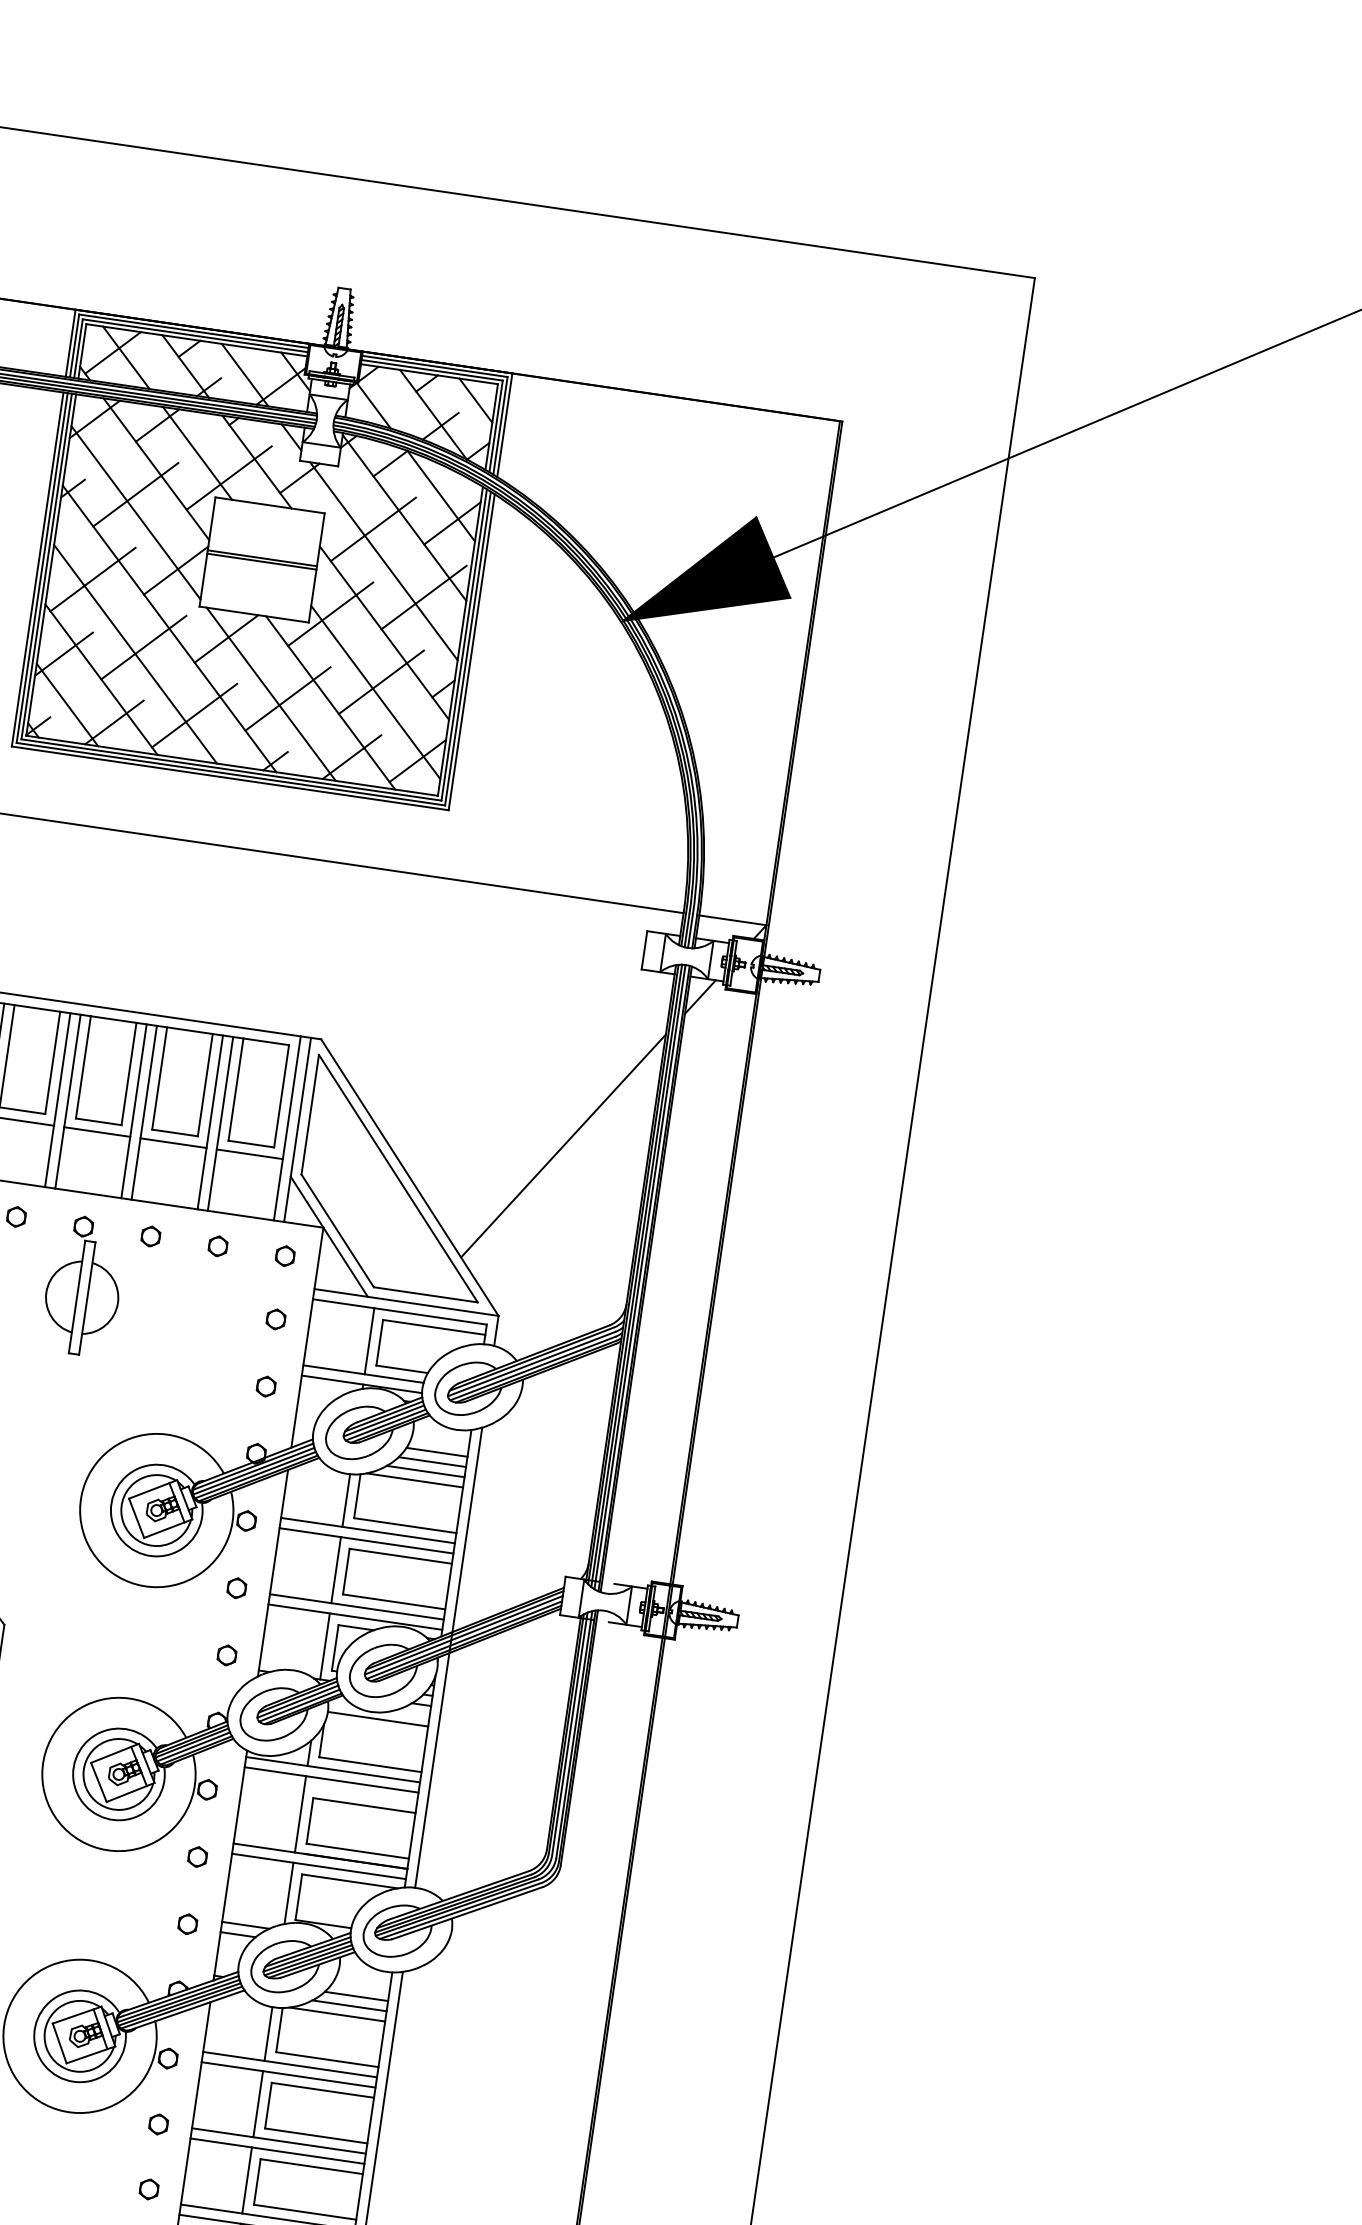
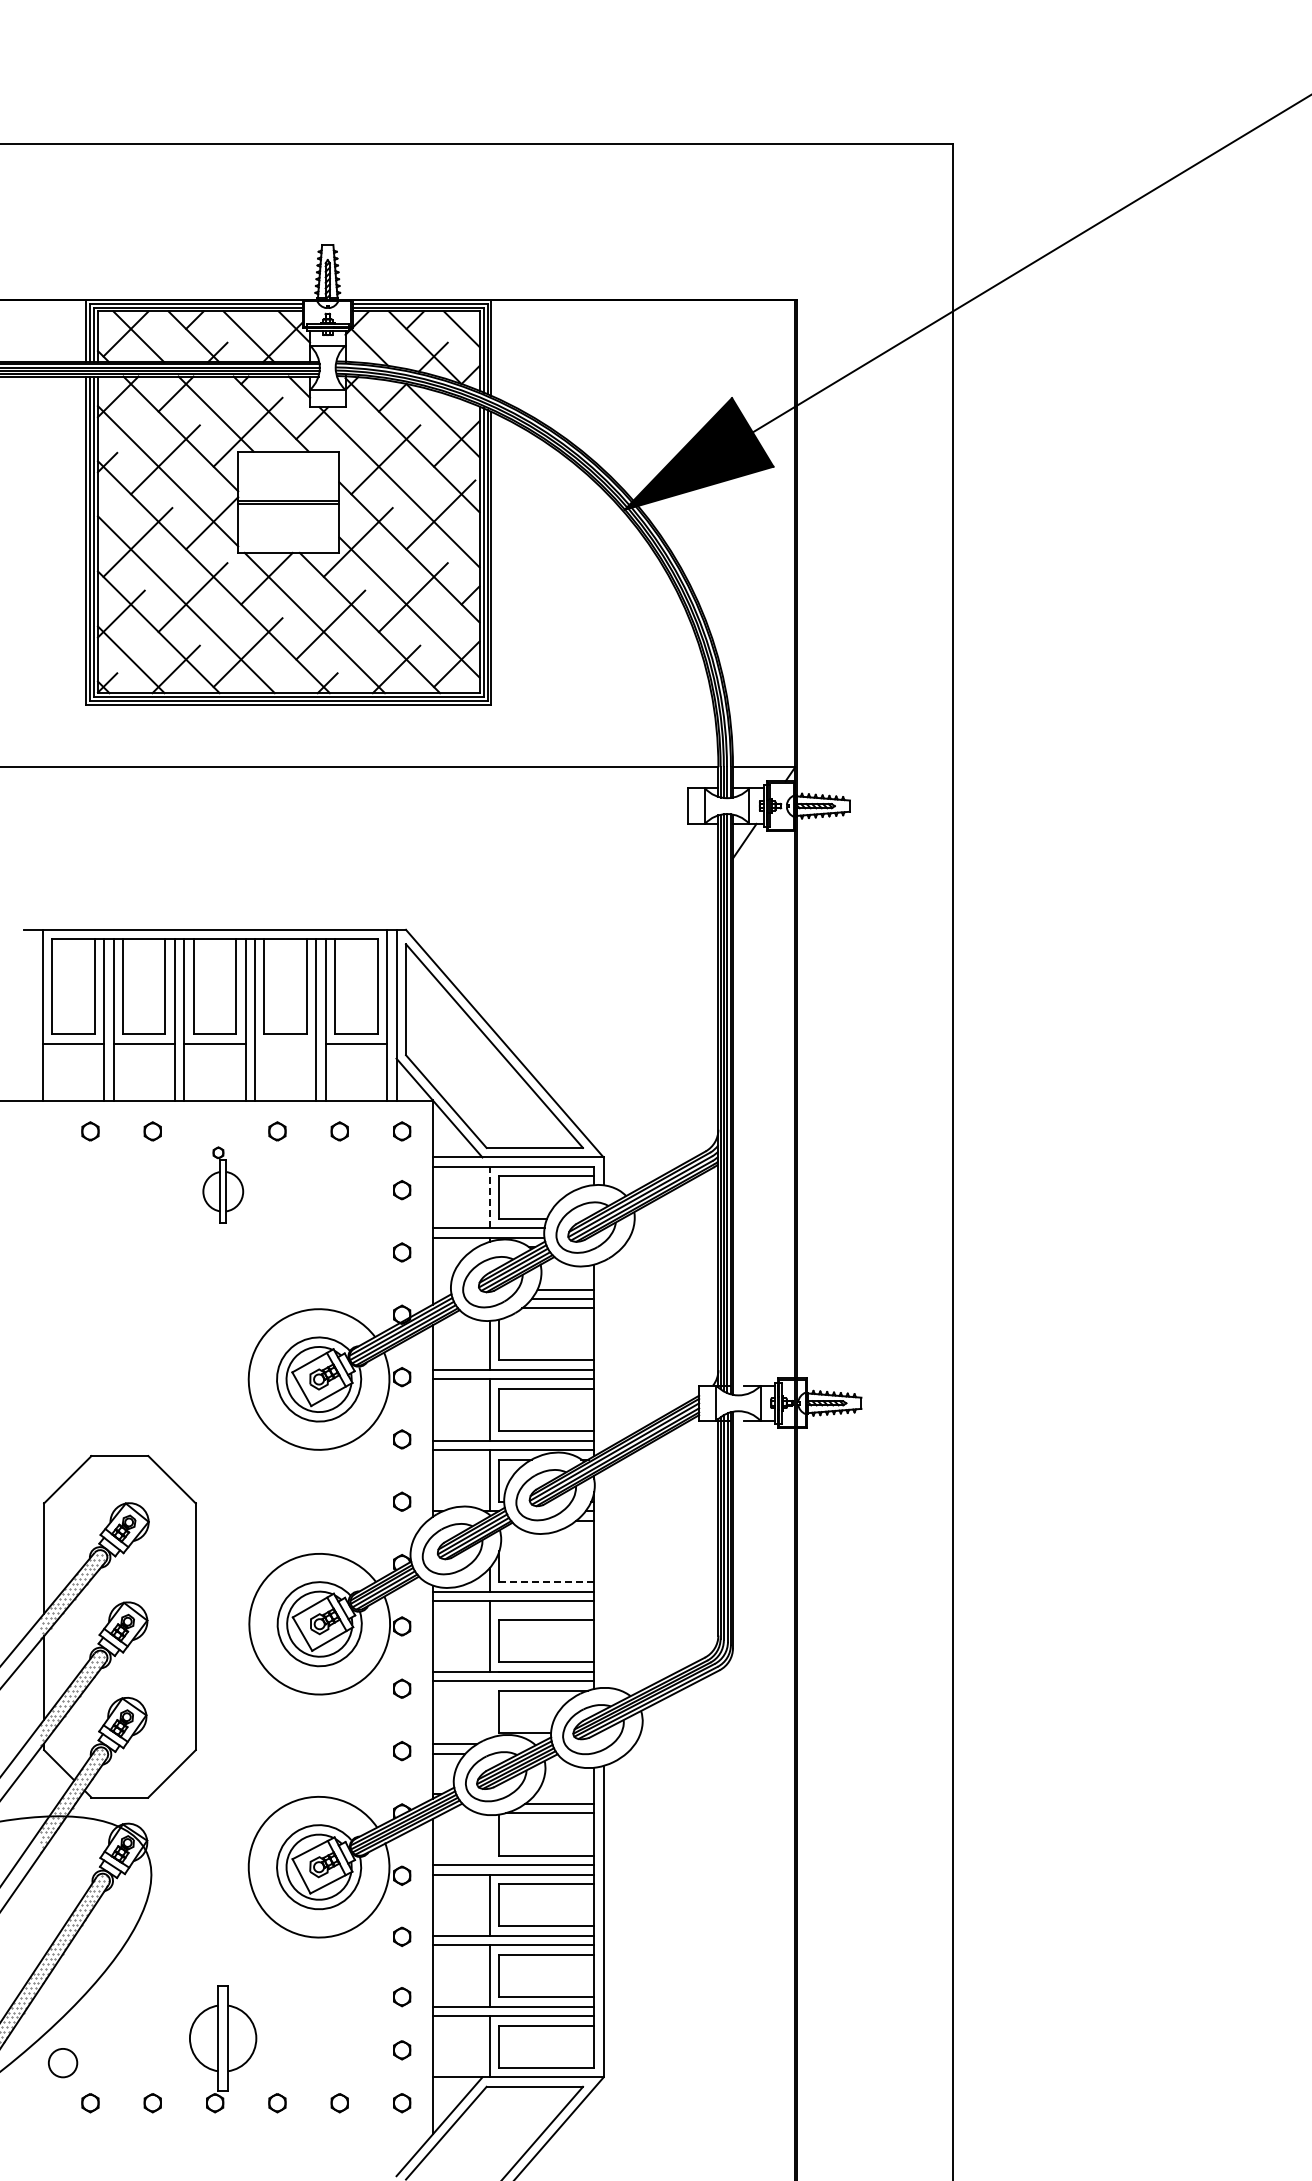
line: (173, 1142) -> (285, 1043), removed
line: (562, 1145) -> (639, 994), removed
part: (84, 1285) -> (223, 1184), size x0.6
line: (369, 1341) -> (489, 1197), solid -> dashed
line: (414, 1479) -> (549, 1317), removed
line: (448, 1657) -> (603, 1474), removed
line: (377, 1718) -> (547, 1539), removed
line: (371, 1765) -> (547, 1582), solid -> dashed
line: (288, 1893) -> (489, 1709), removed
line: (356, 1996) -> (564, 1794), removed
line: (268, 2034) -> (489, 1840), removed

